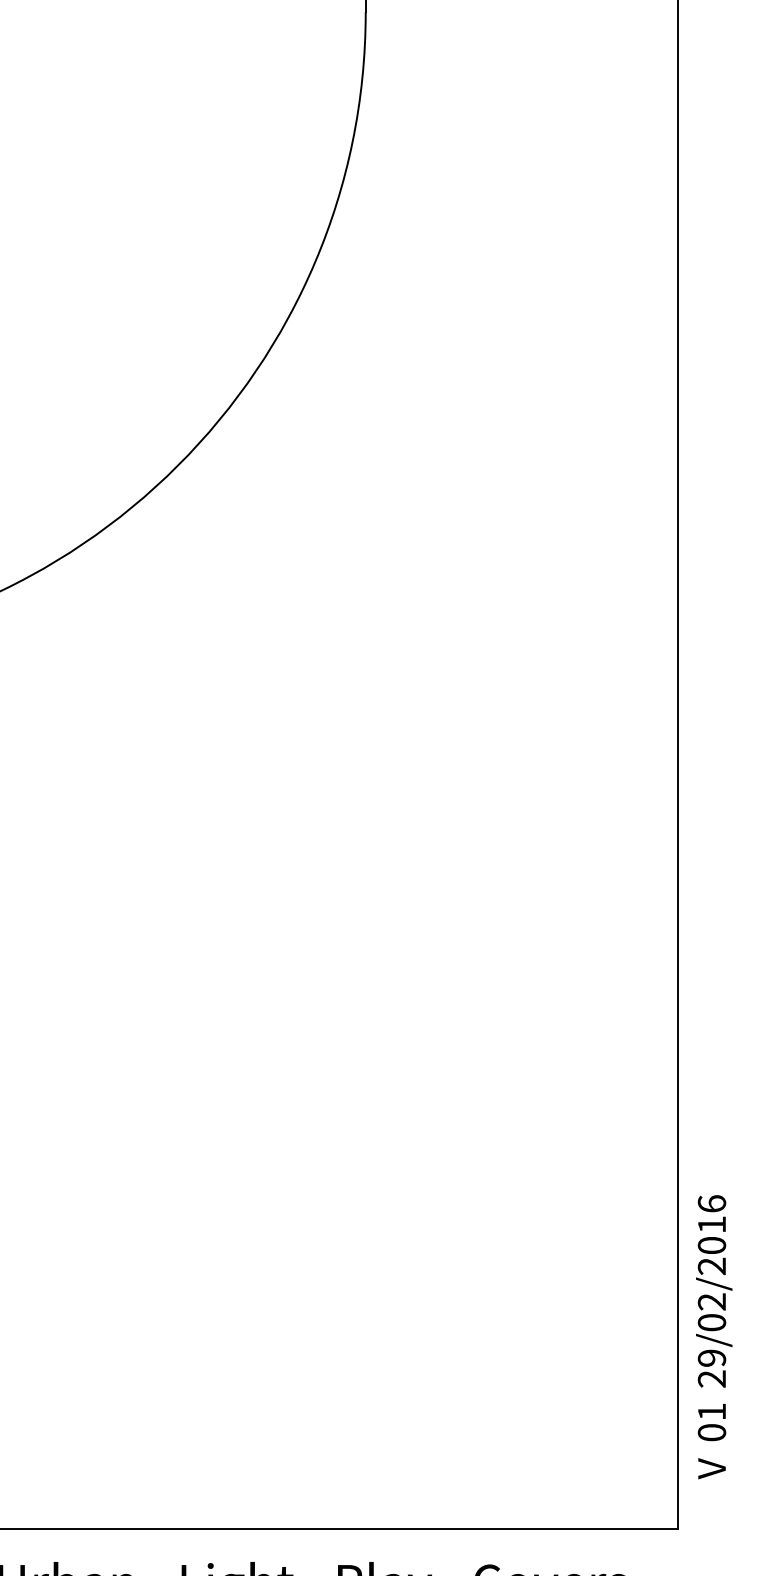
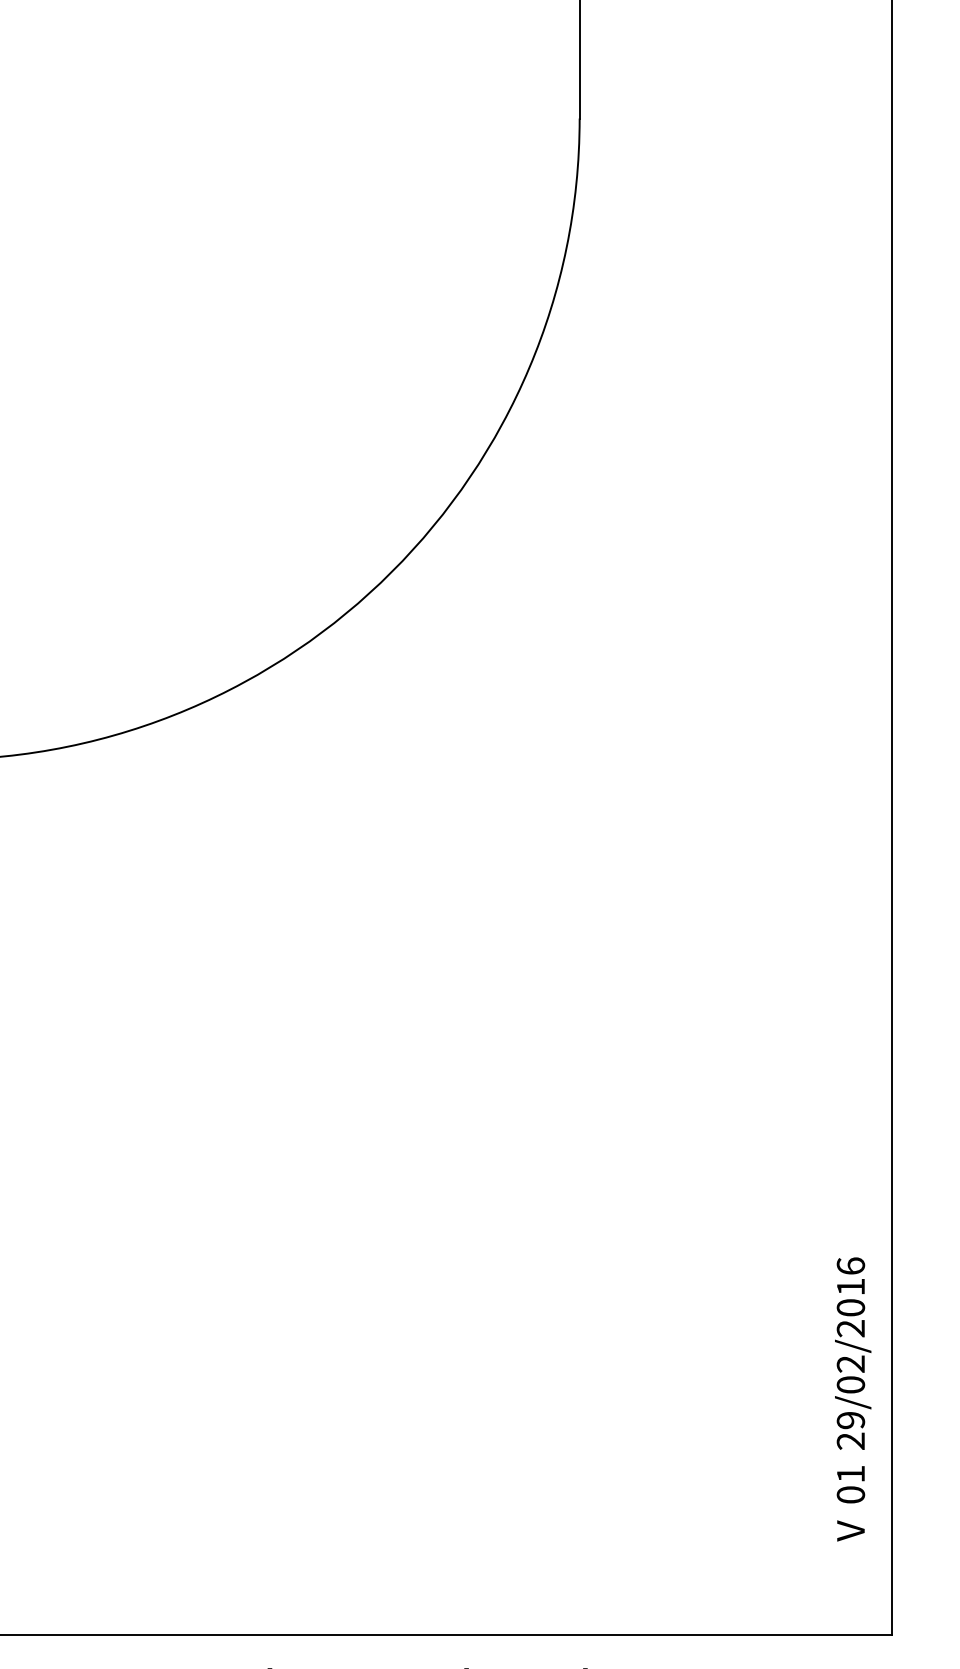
text: (714, 1337) -> (853, 1399), moved

